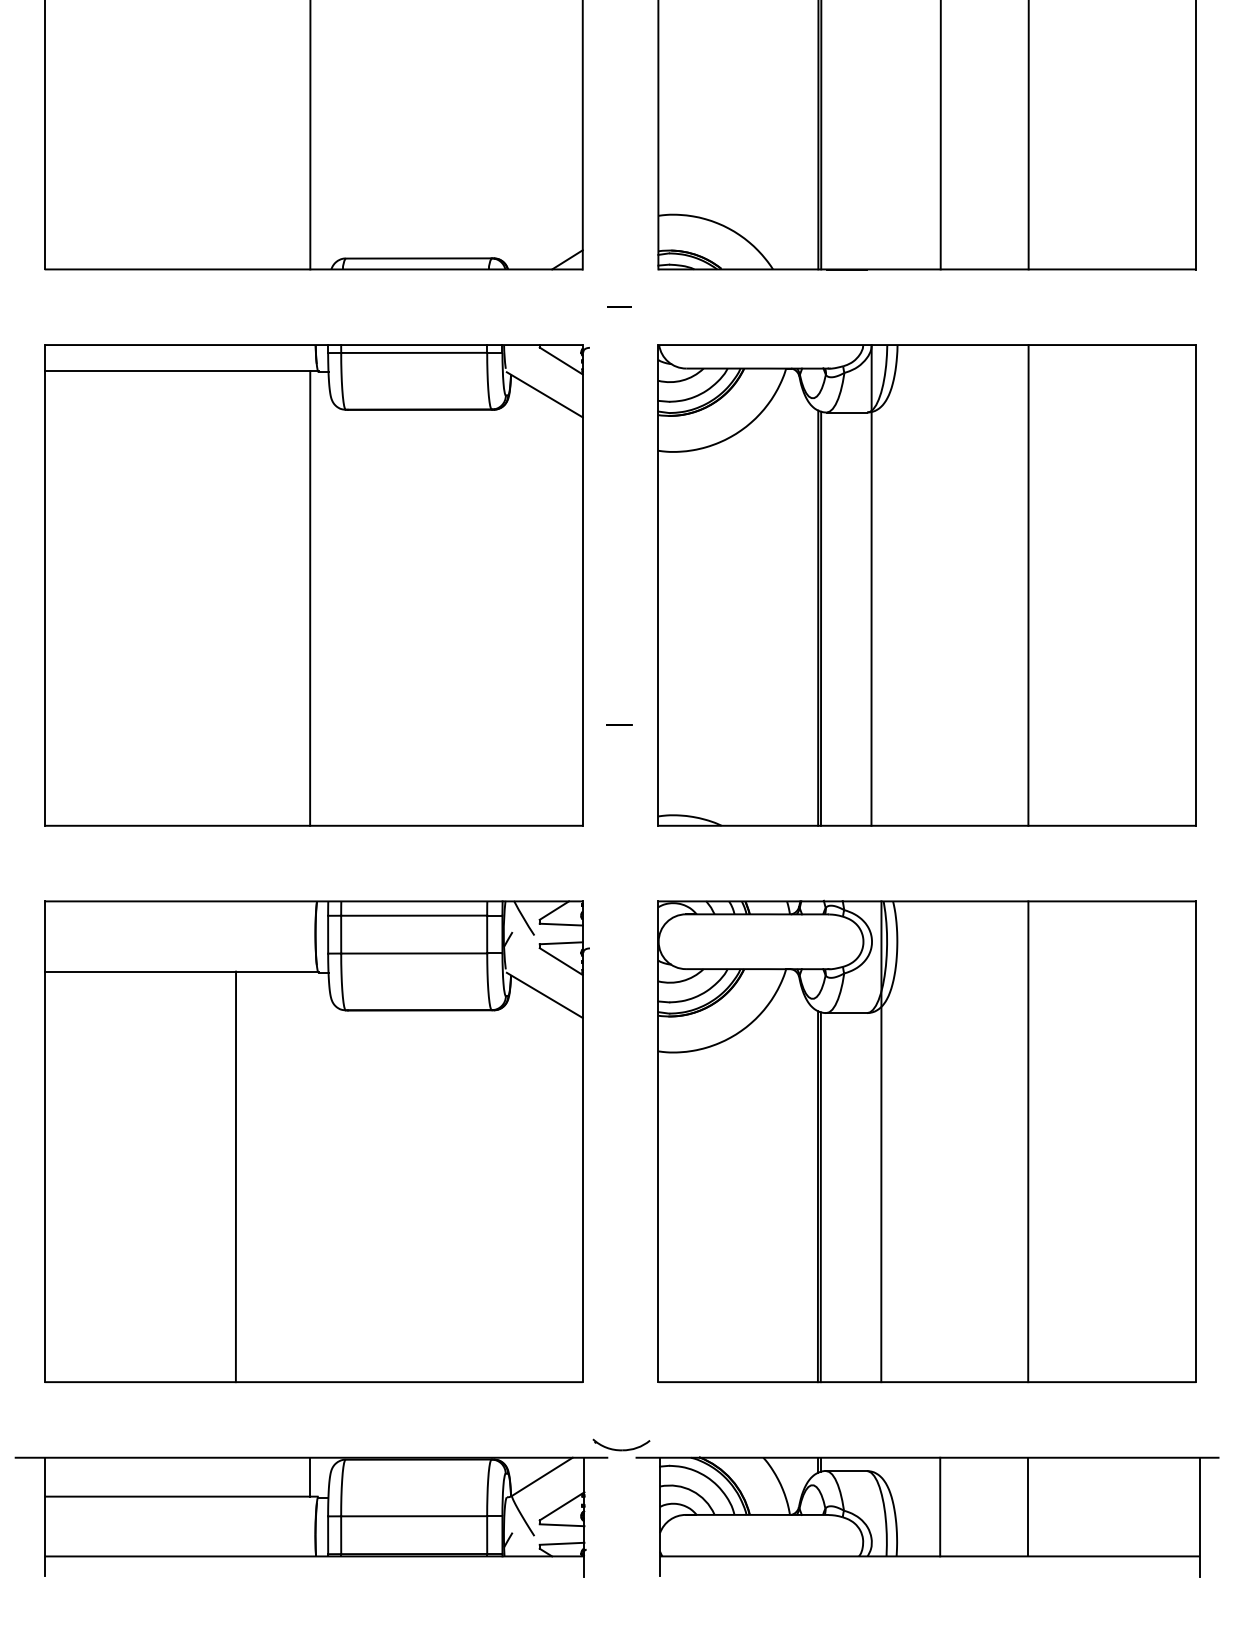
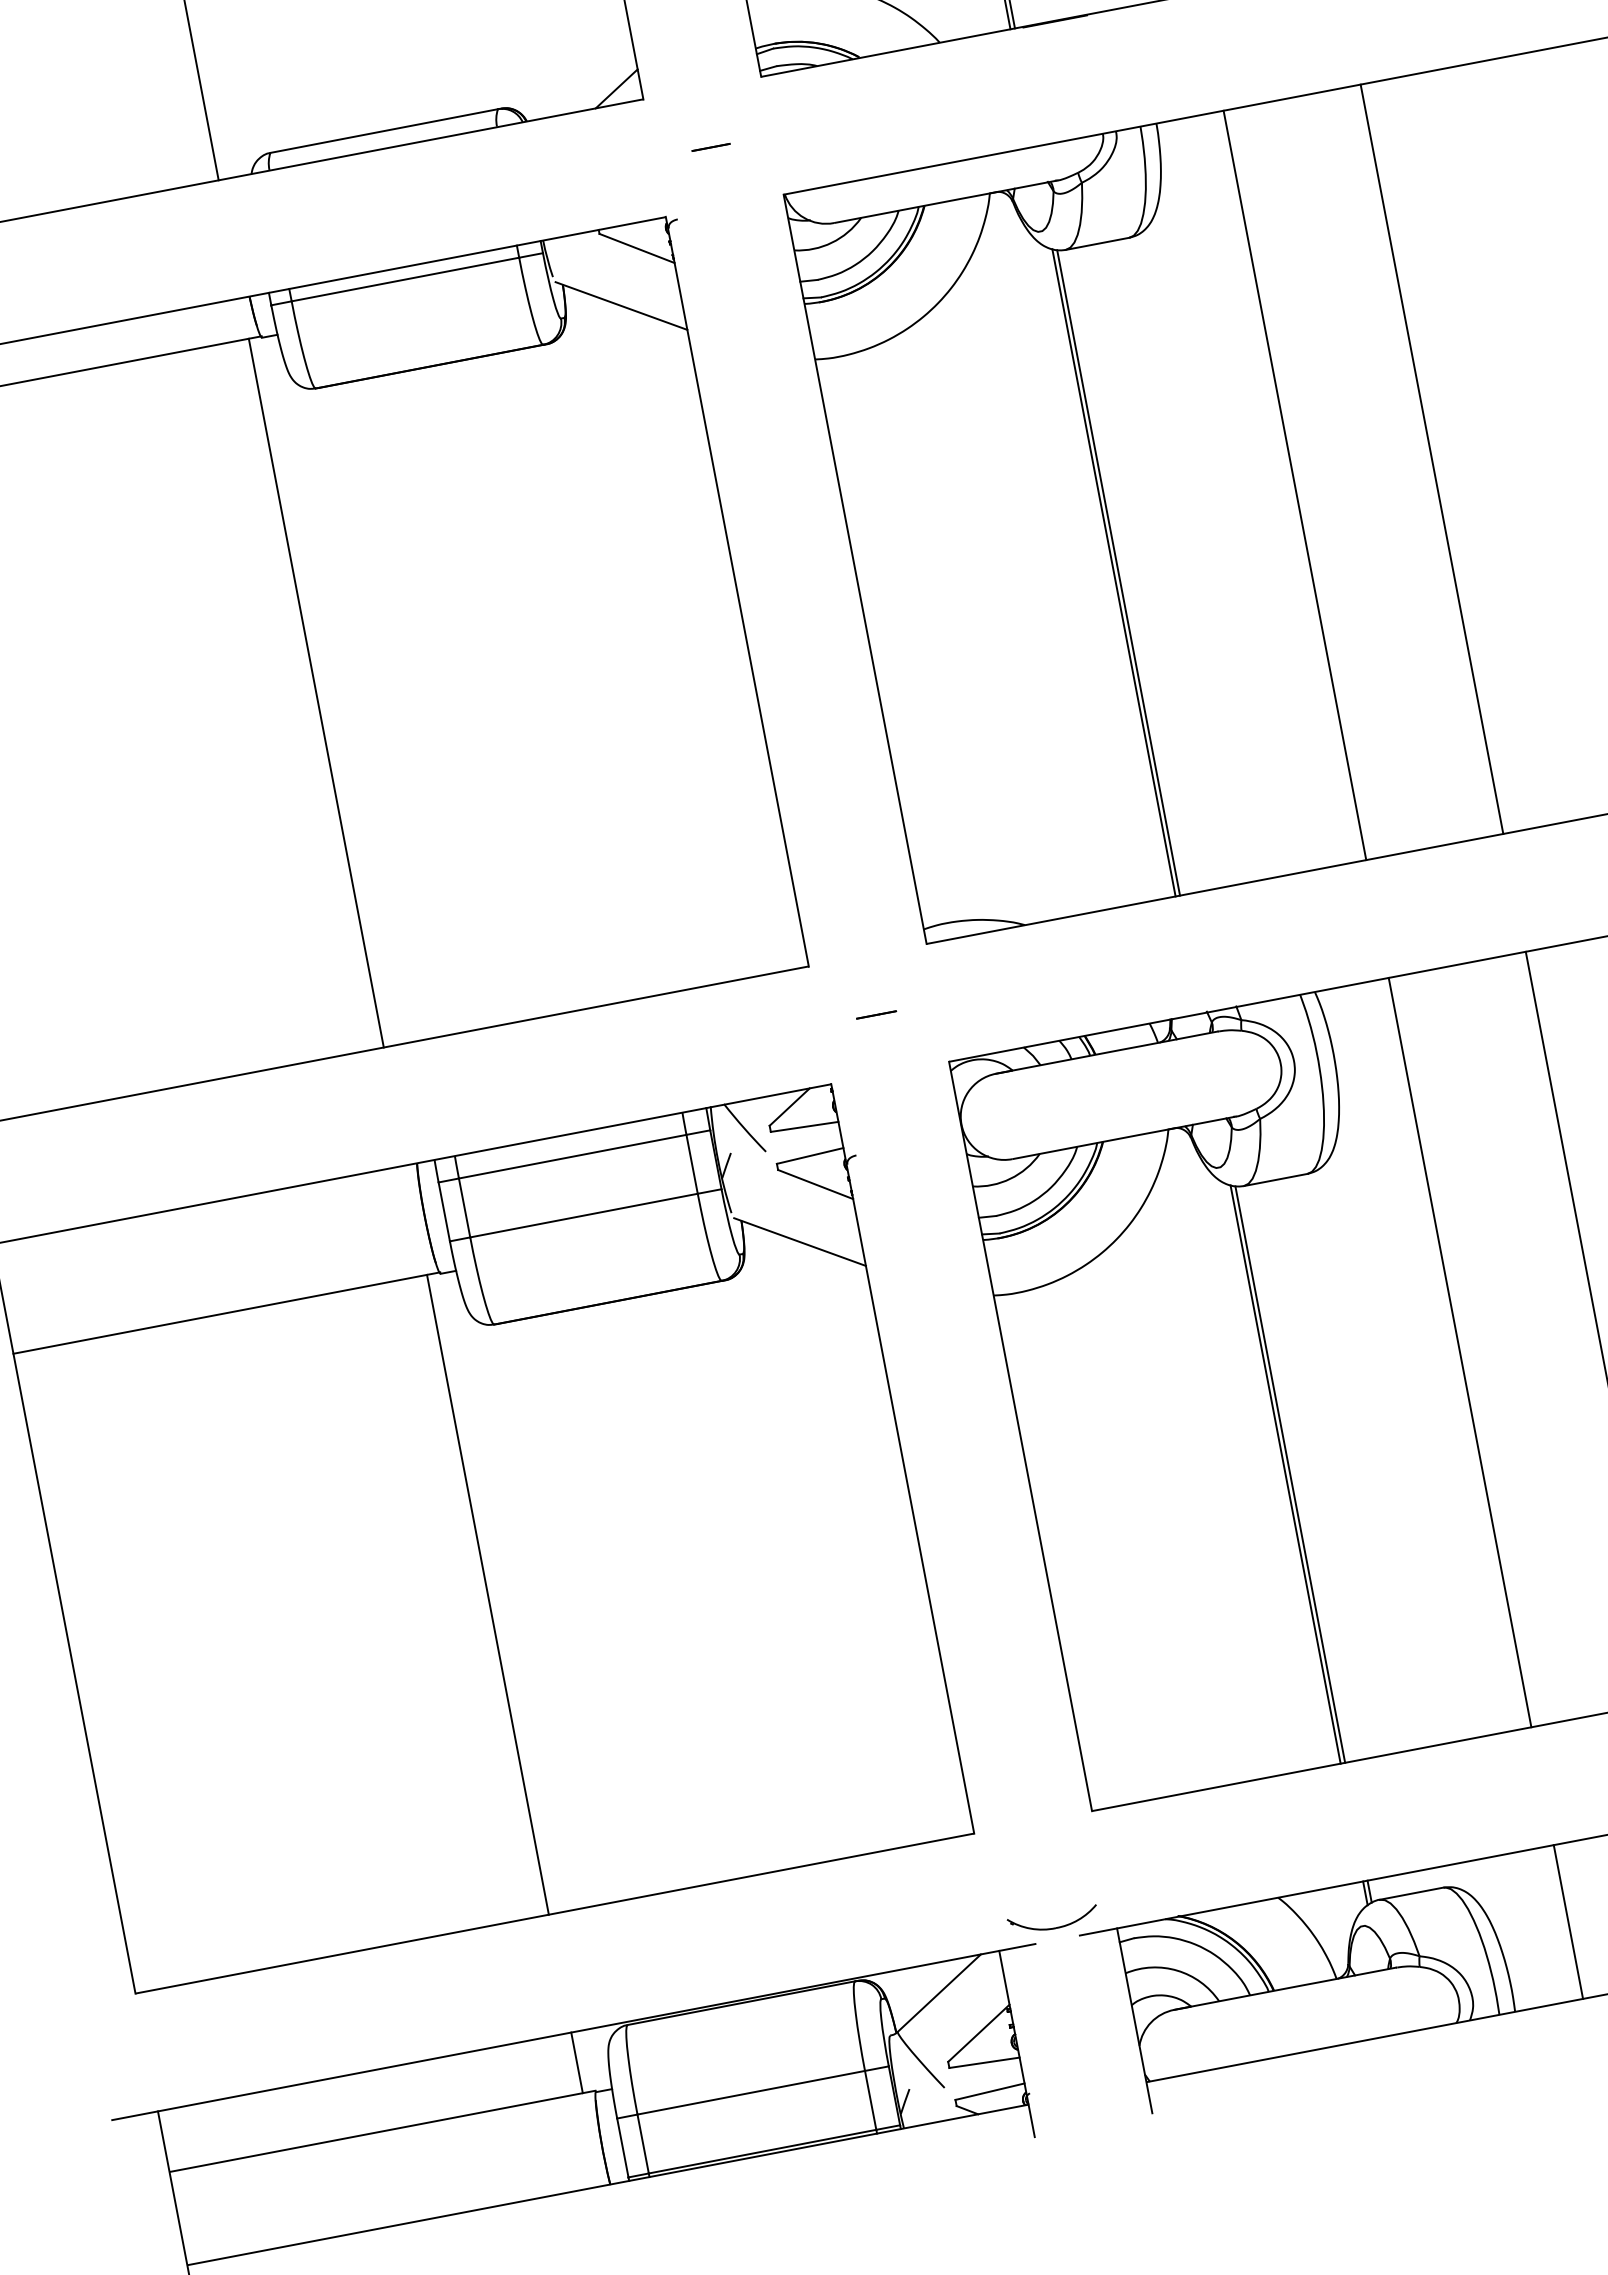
line: (871, 585) -> (1294, 485), moved
line: (619, 724) -> (877, 1014), moved
line: (881, 1141) -> (1460, 1352), moved
line: (235, 1176) -> (487, 1594), moved

